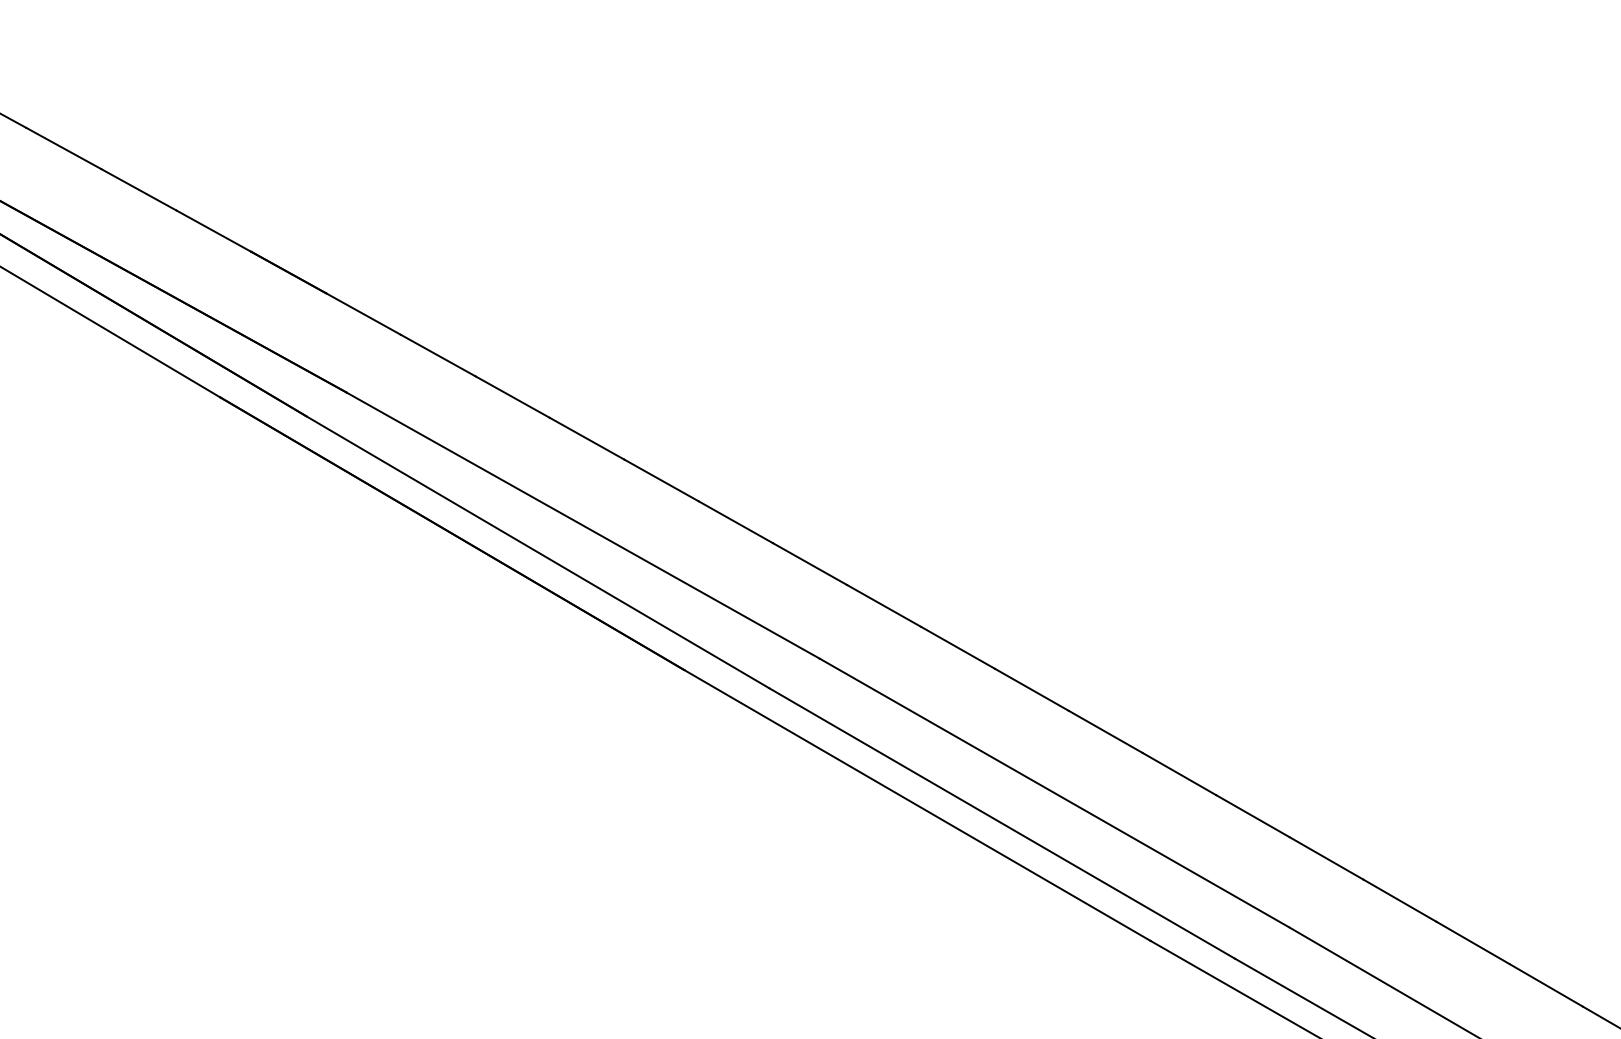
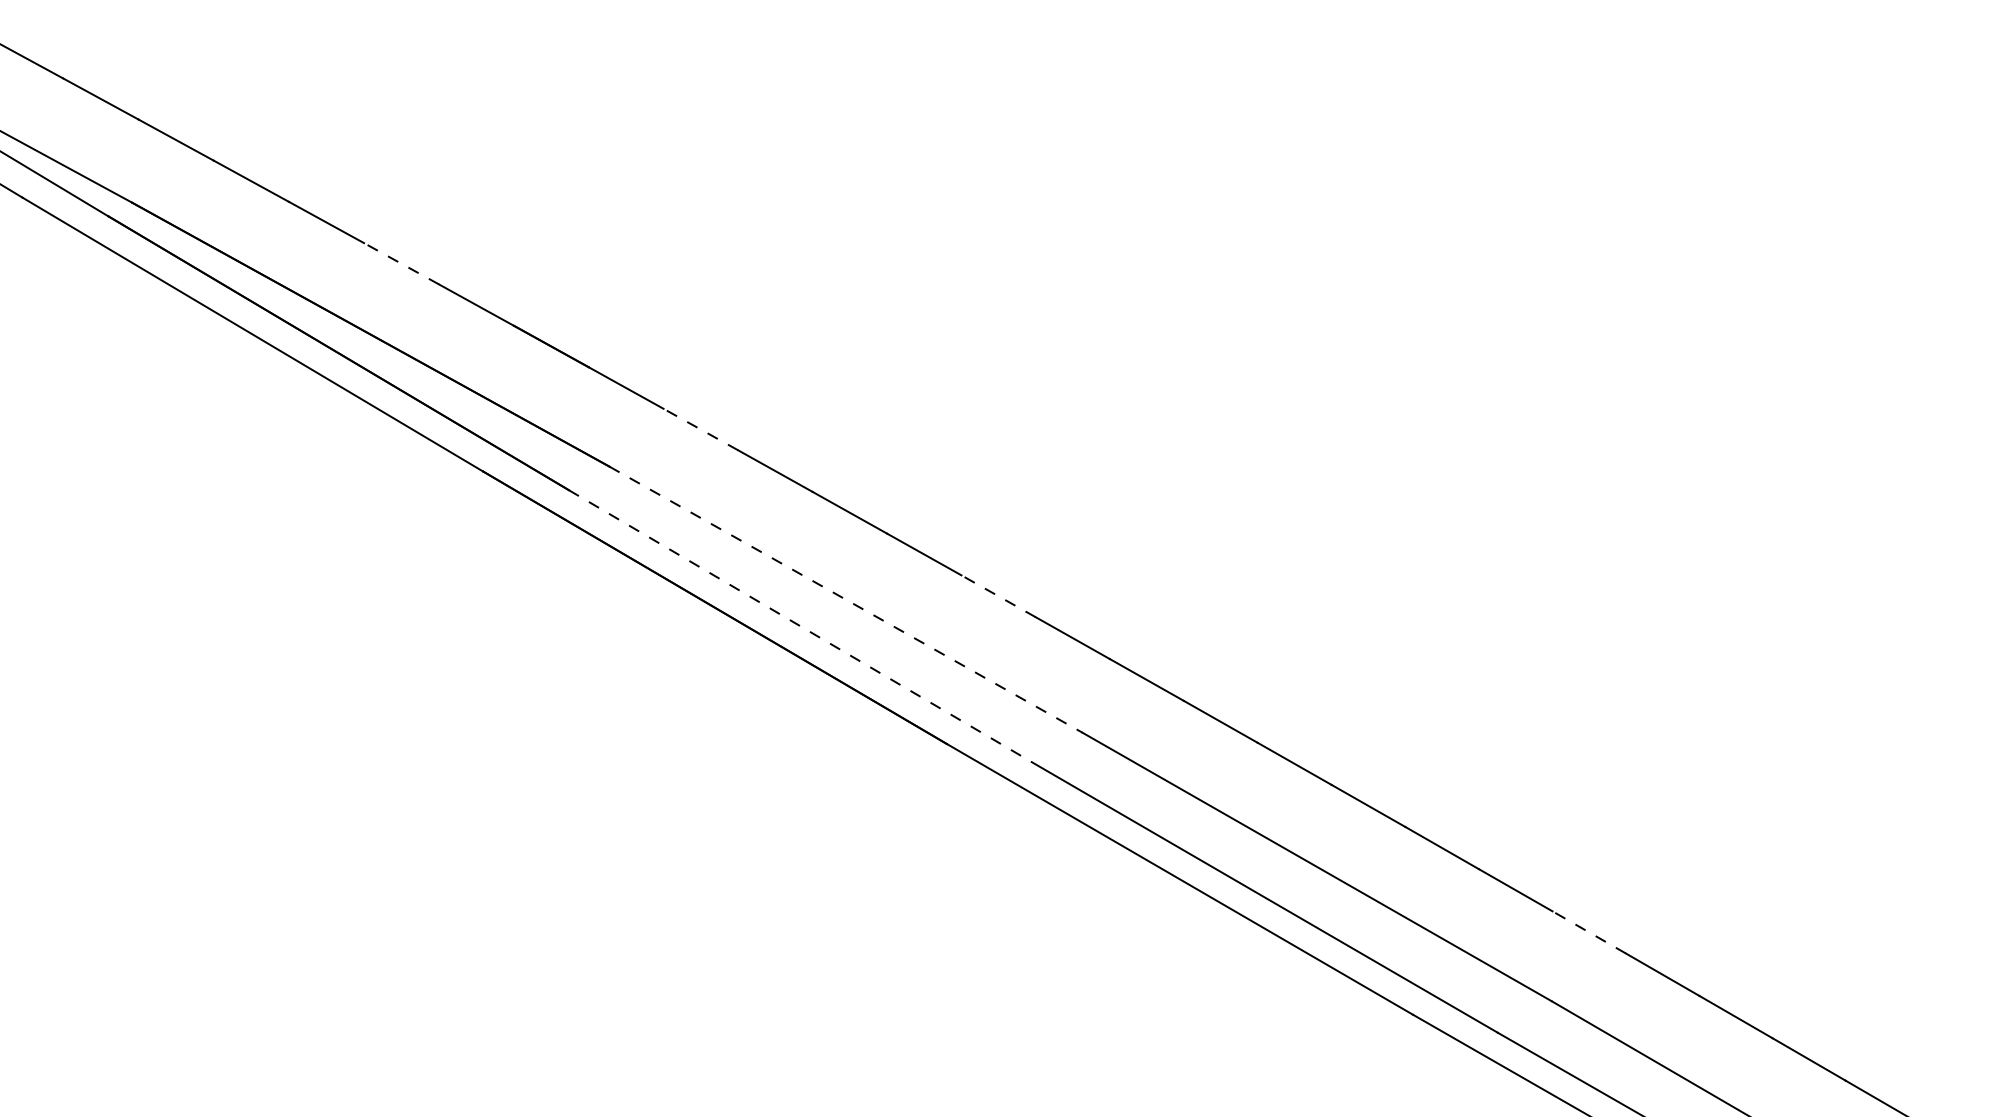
line: (138, 189) -> (401, 263), solid -> dashed
line: (437, 355) -> (700, 429), solid -> dashed
line: (735, 522) -> (998, 596), solid -> dashed
line: (583, 525) -> (846, 599), solid -> dashed
line: (537, 552) -> (800, 626), solid -> dashed
line: (1325, 858) -> (1588, 932), solid -> dashed

